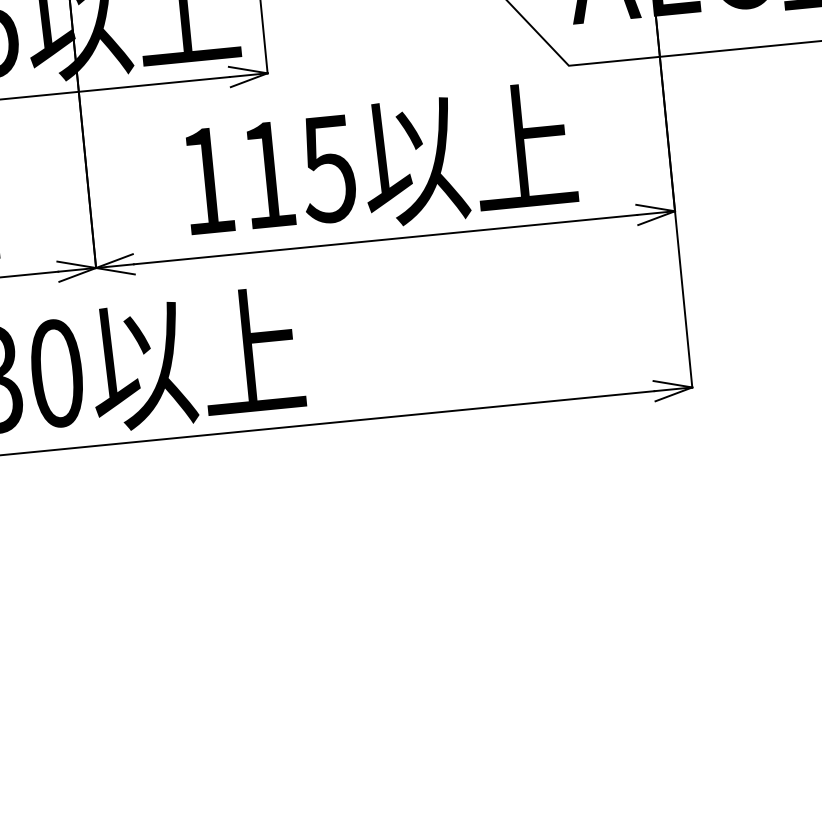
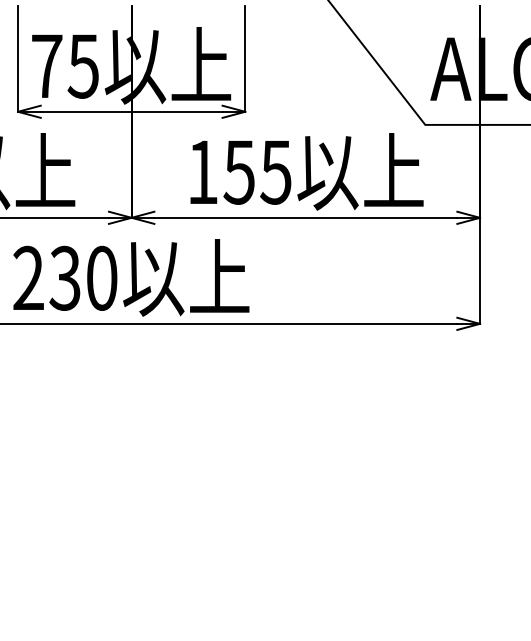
text: (266, 175) -> (238, 172), 115 -> 155

